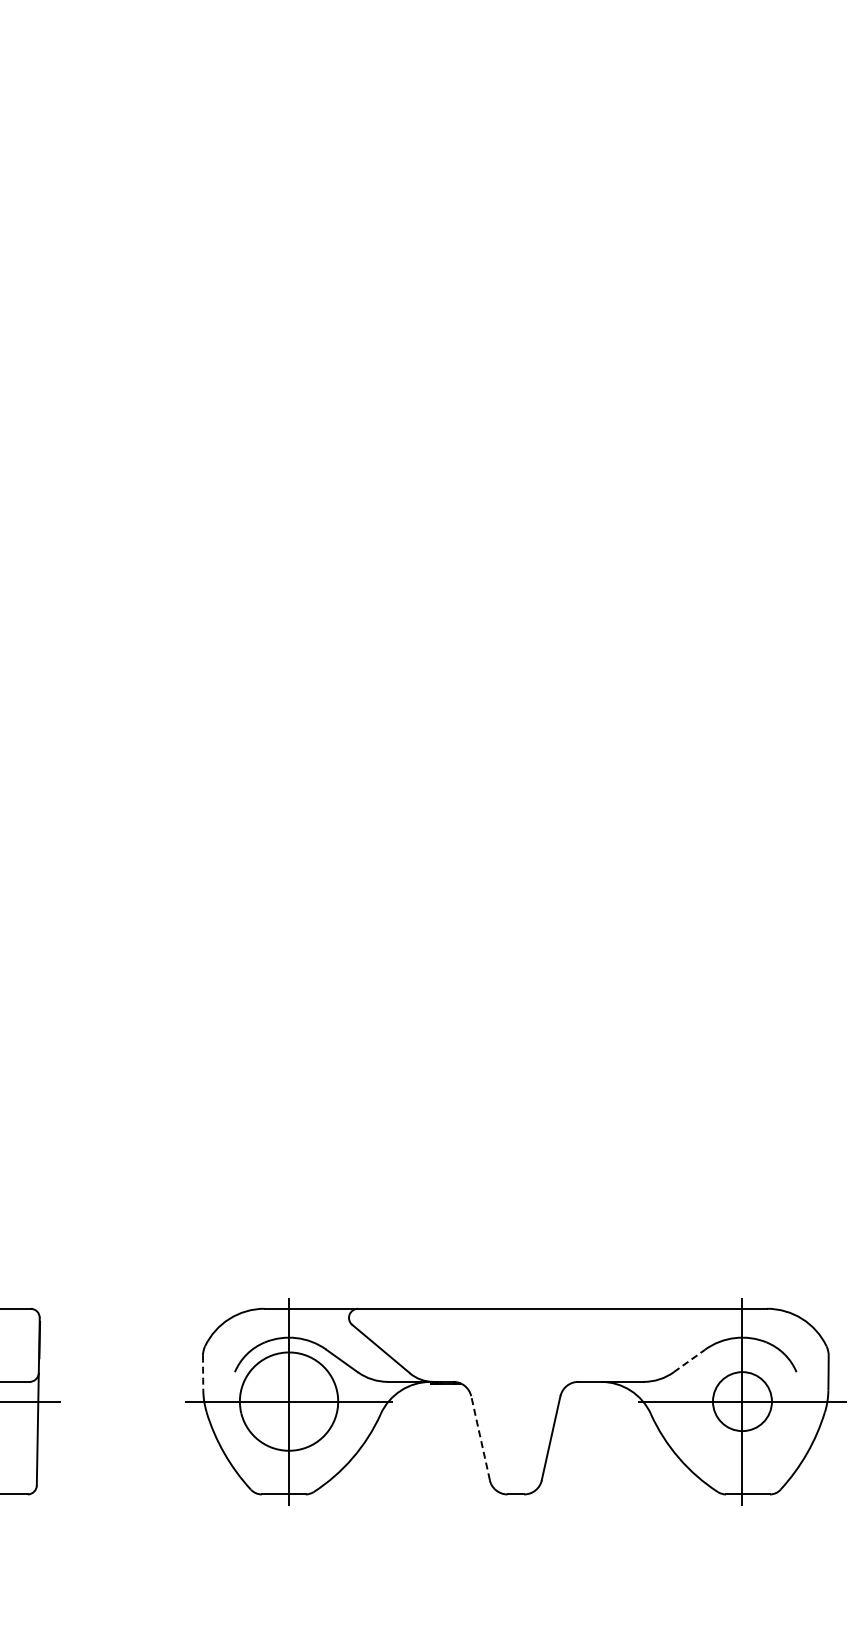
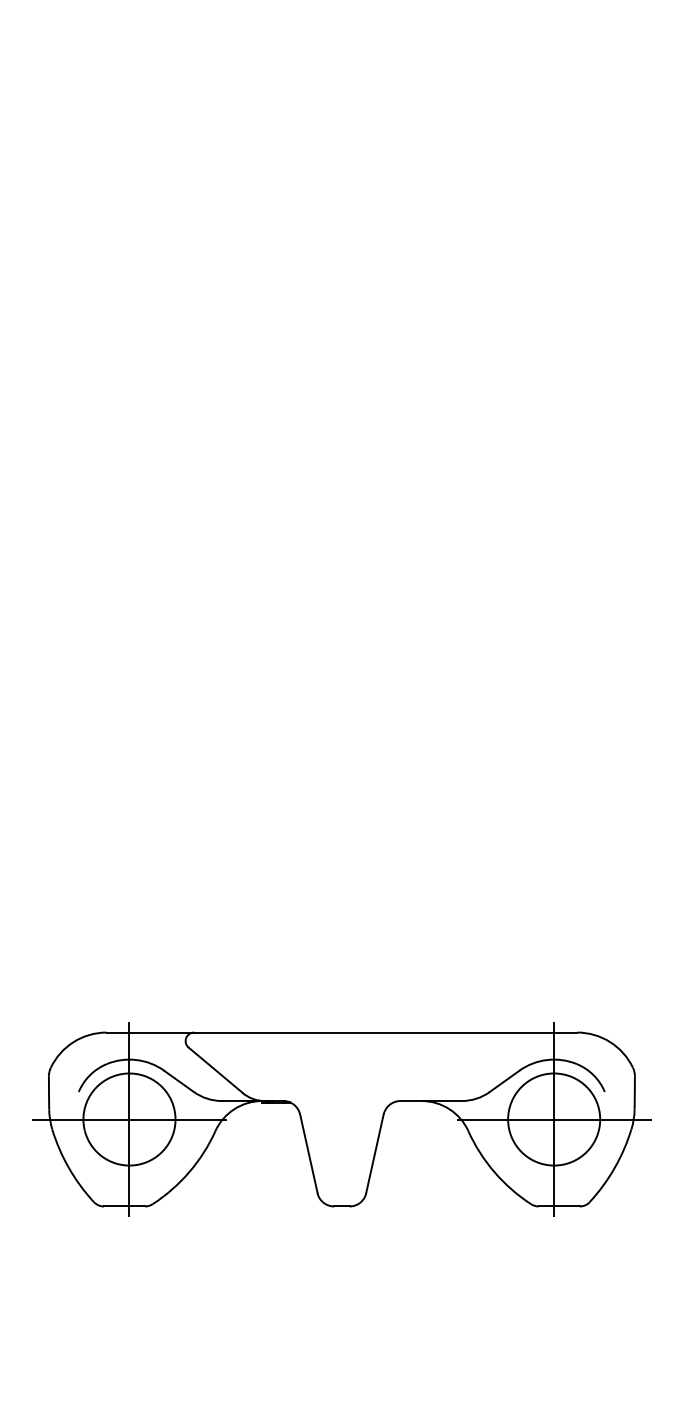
line: (689, 1360) -> (504, 1081), dashed -> solid
arc: (203, 1373) -> (49, 1093), dashed -> solid
circle: (742, 1401) -> (554, 1119), size x1.67
line: (480, 1437) -> (308, 1153), dashed -> solid

